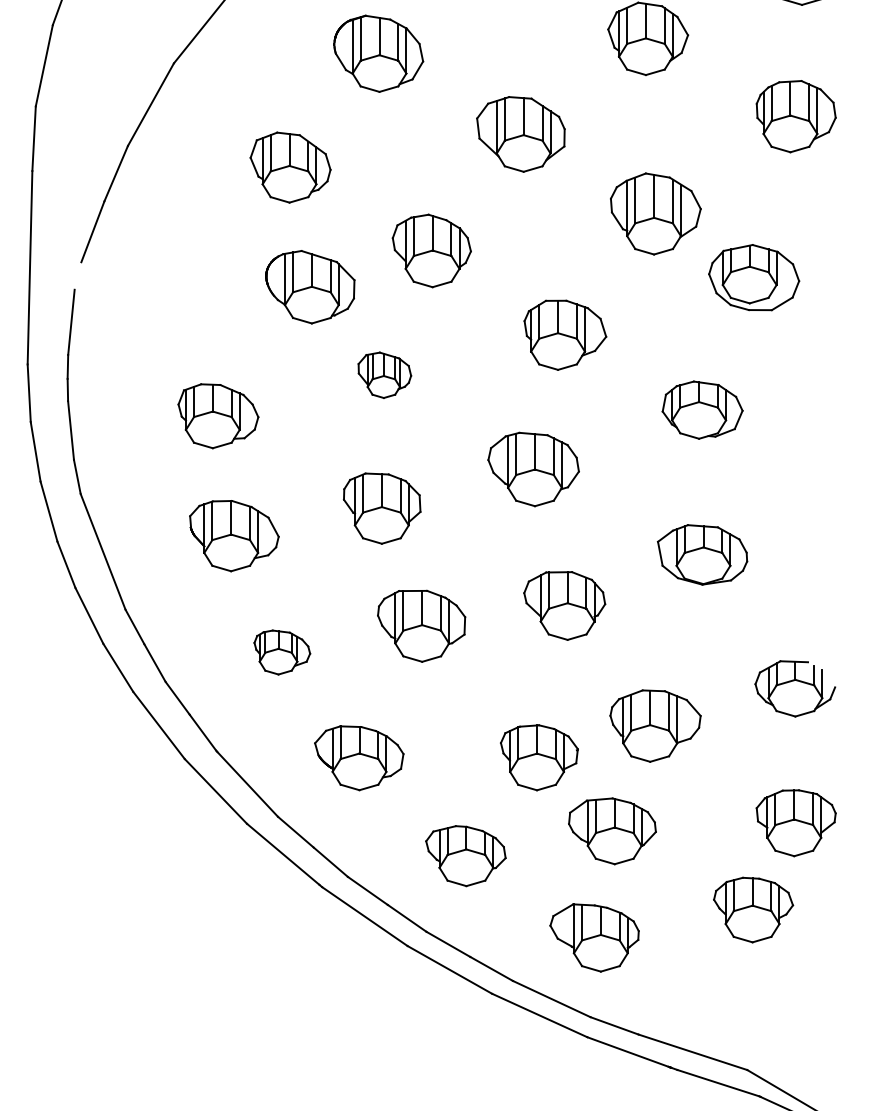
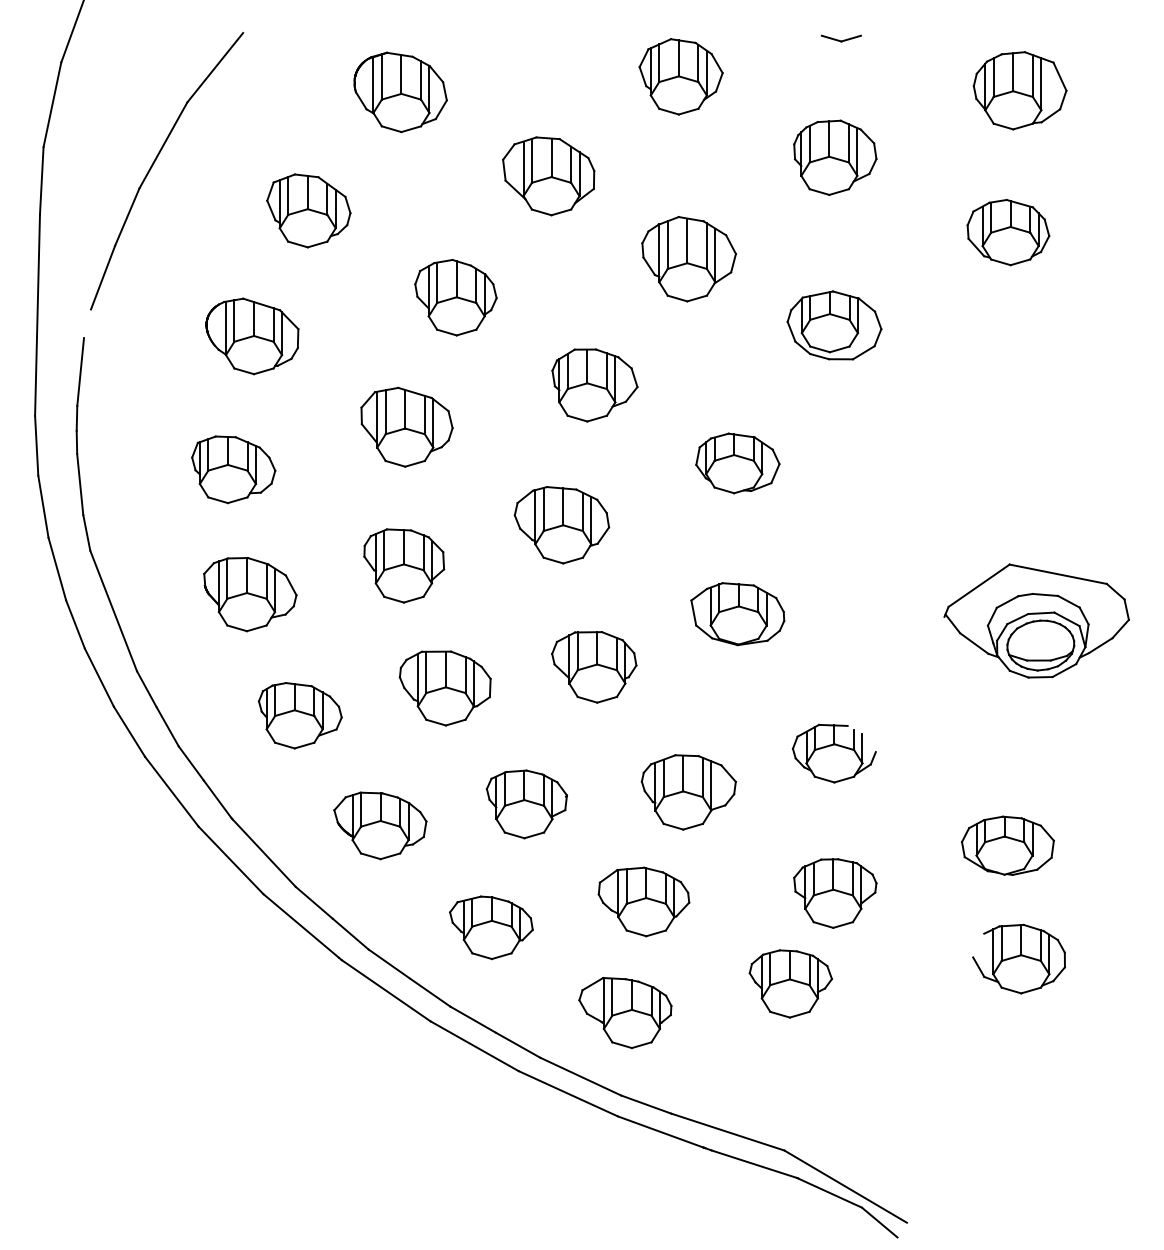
part: (754, 277) -> (834, 325), moved
part: (310, 287) -> (252, 336), moved
part: (384, 374) -> (406, 426), size x1.67
part: (281, 652) -> (299, 715), size x1.43
part: (538, 757) -> (526, 804), moved

